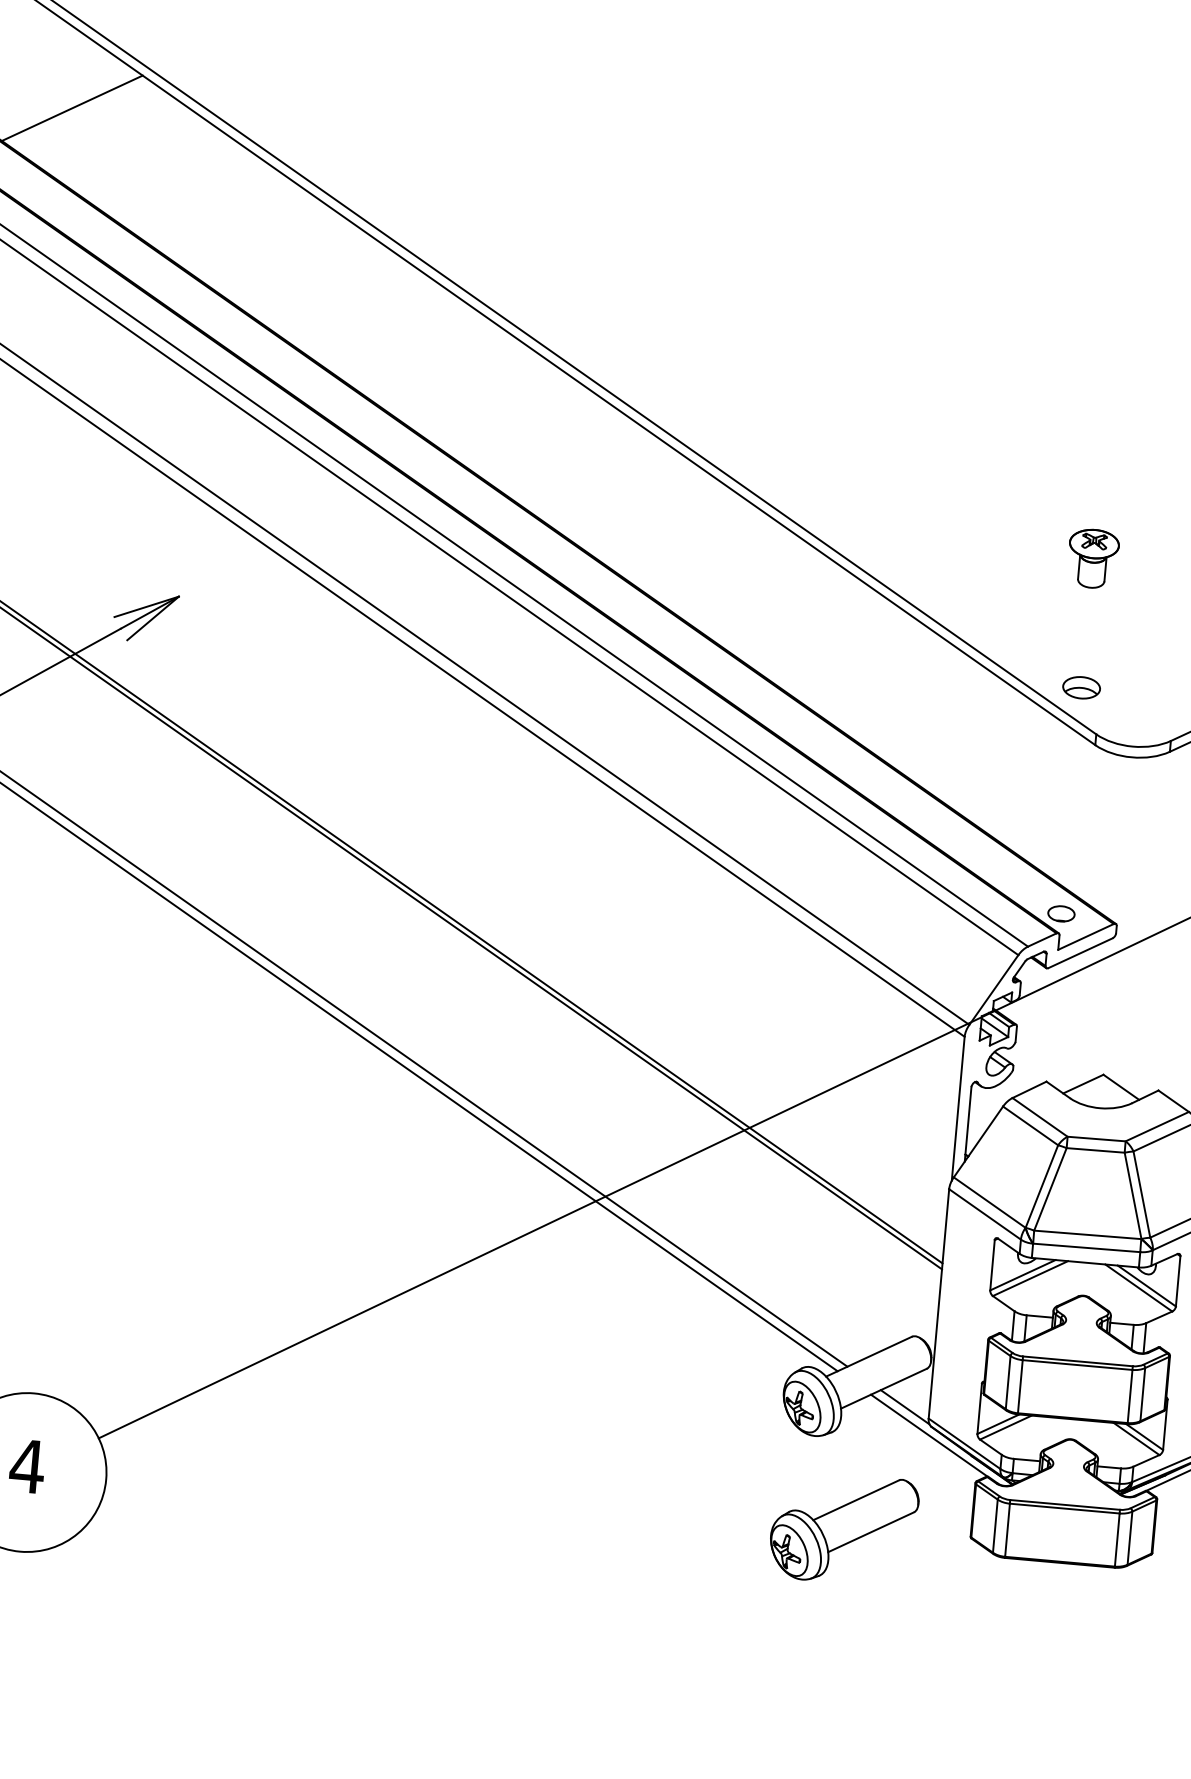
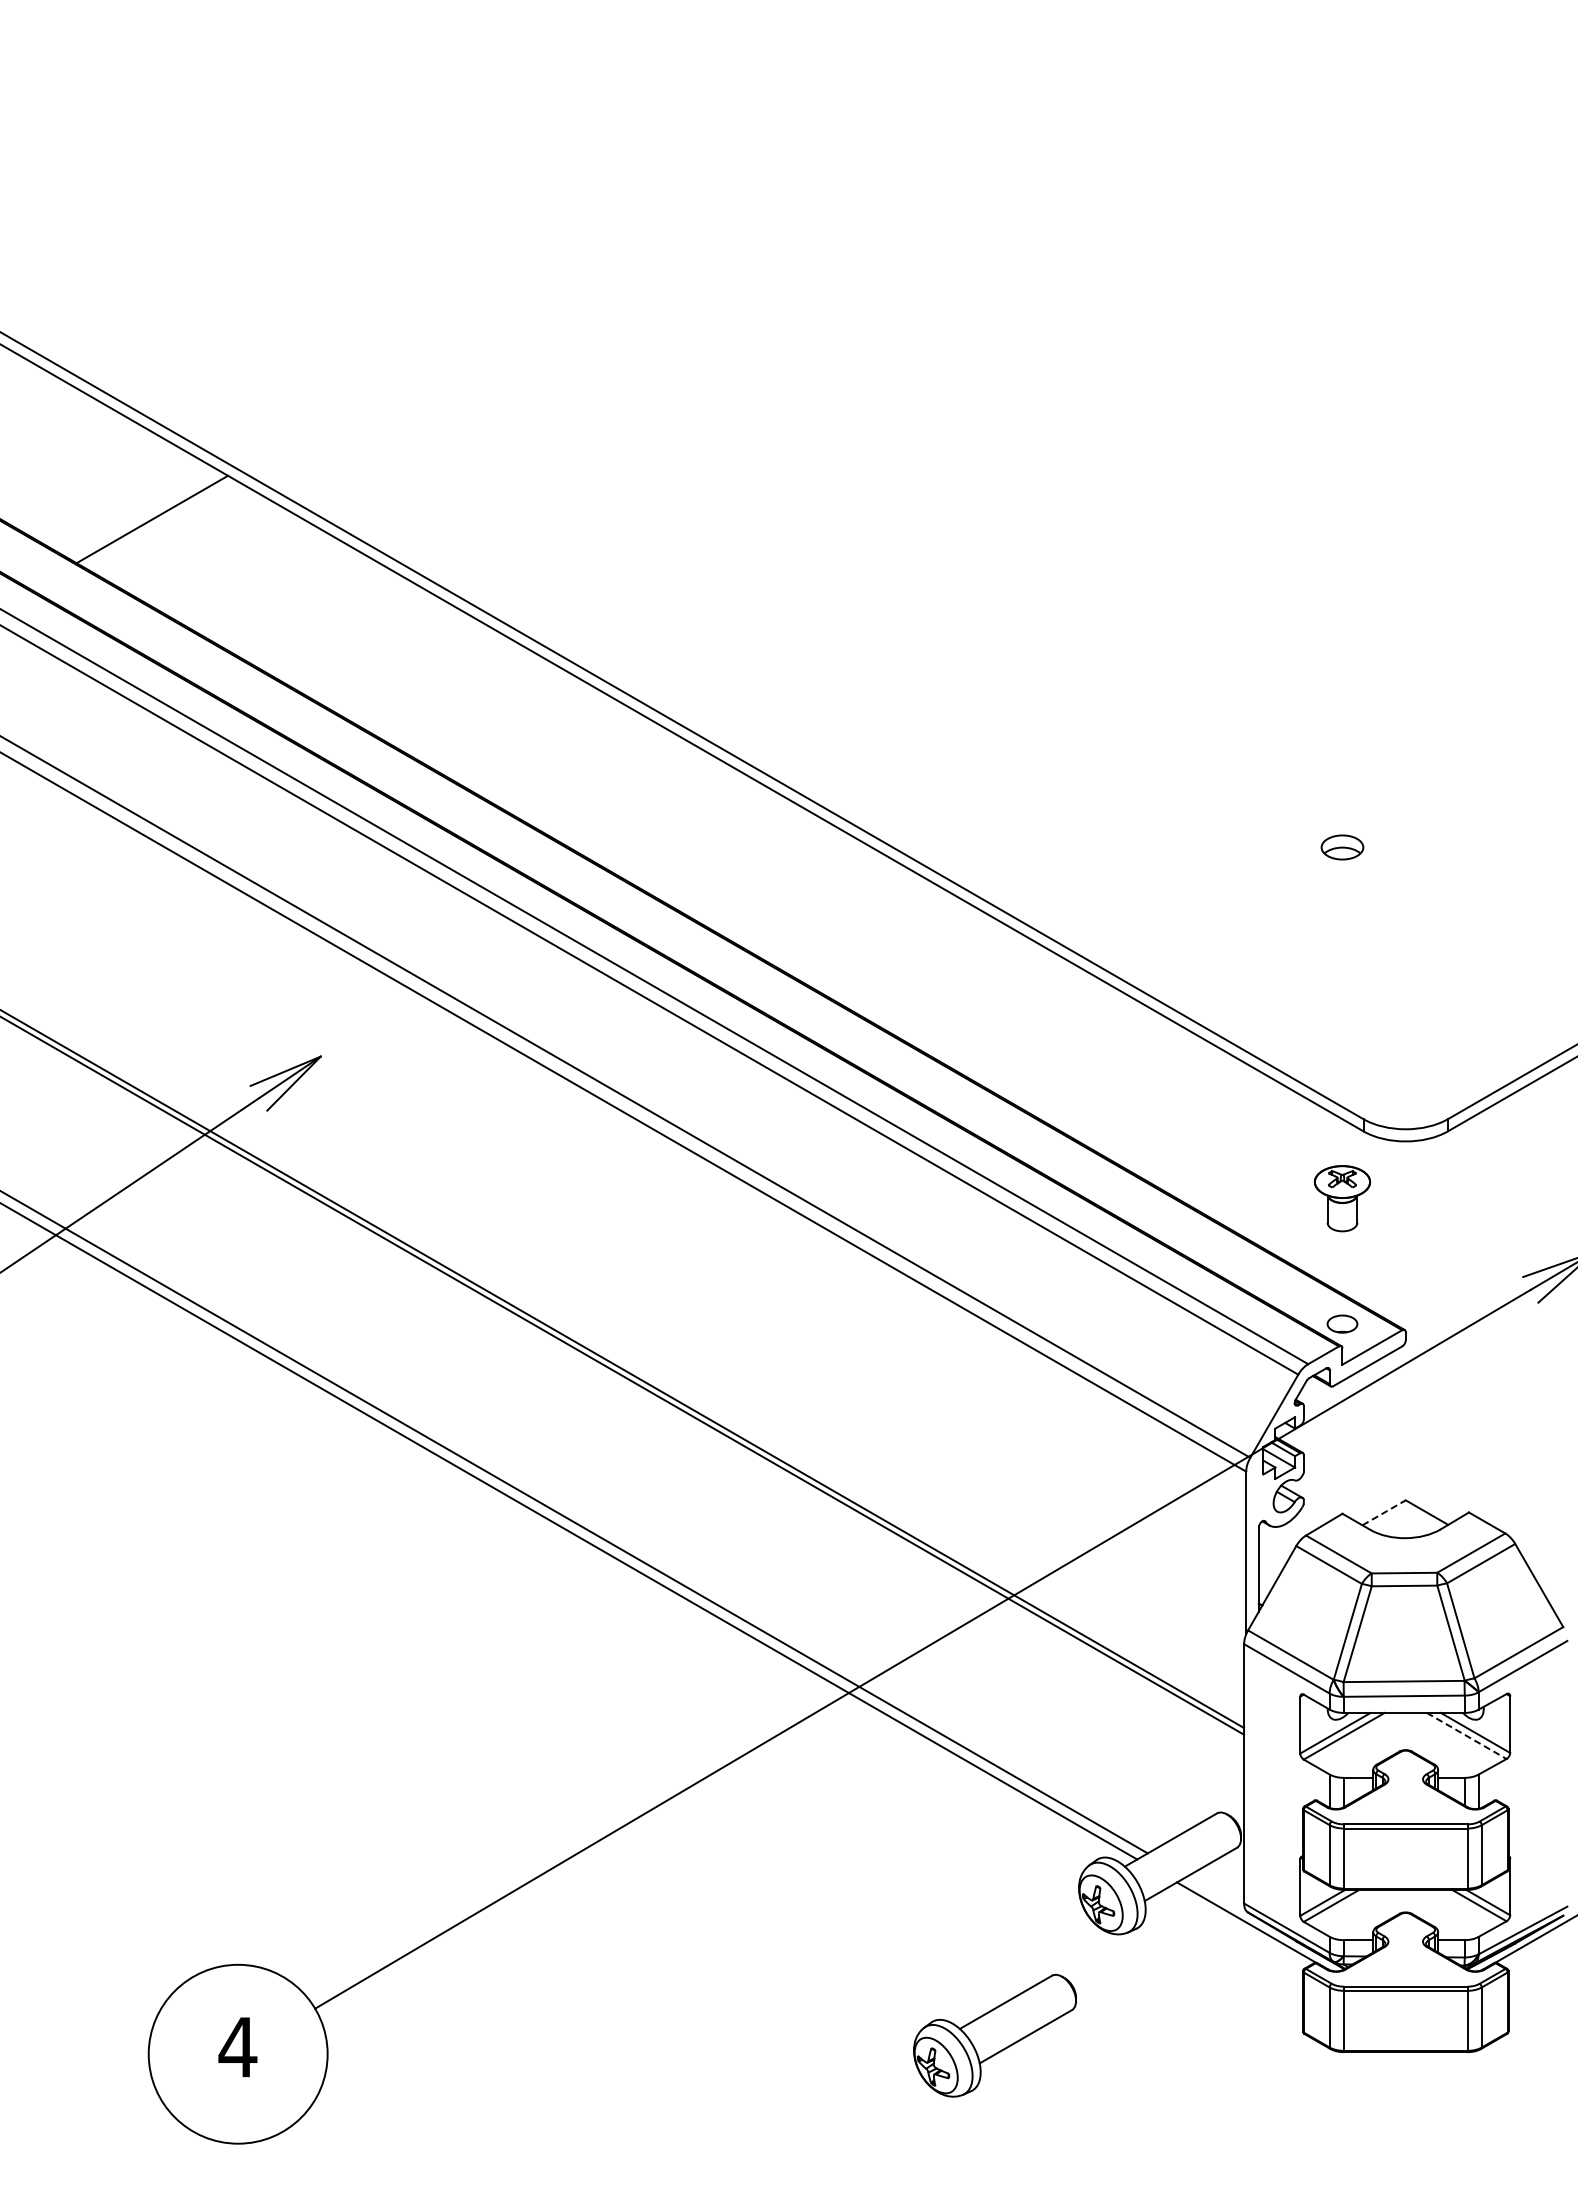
part: (1093, 558) -> (1342, 1198), moved
part: (1081, 687) -> (1342, 847), moved
line: (1083, 1083) -> (1384, 1512), solid -> dashed
line: (1139, 1288) -> (1467, 1736), solid -> dashed
line: (905, 1406) -> (1216, 1892), removed
part: (843, 1528) -> (994, 2035), moved

